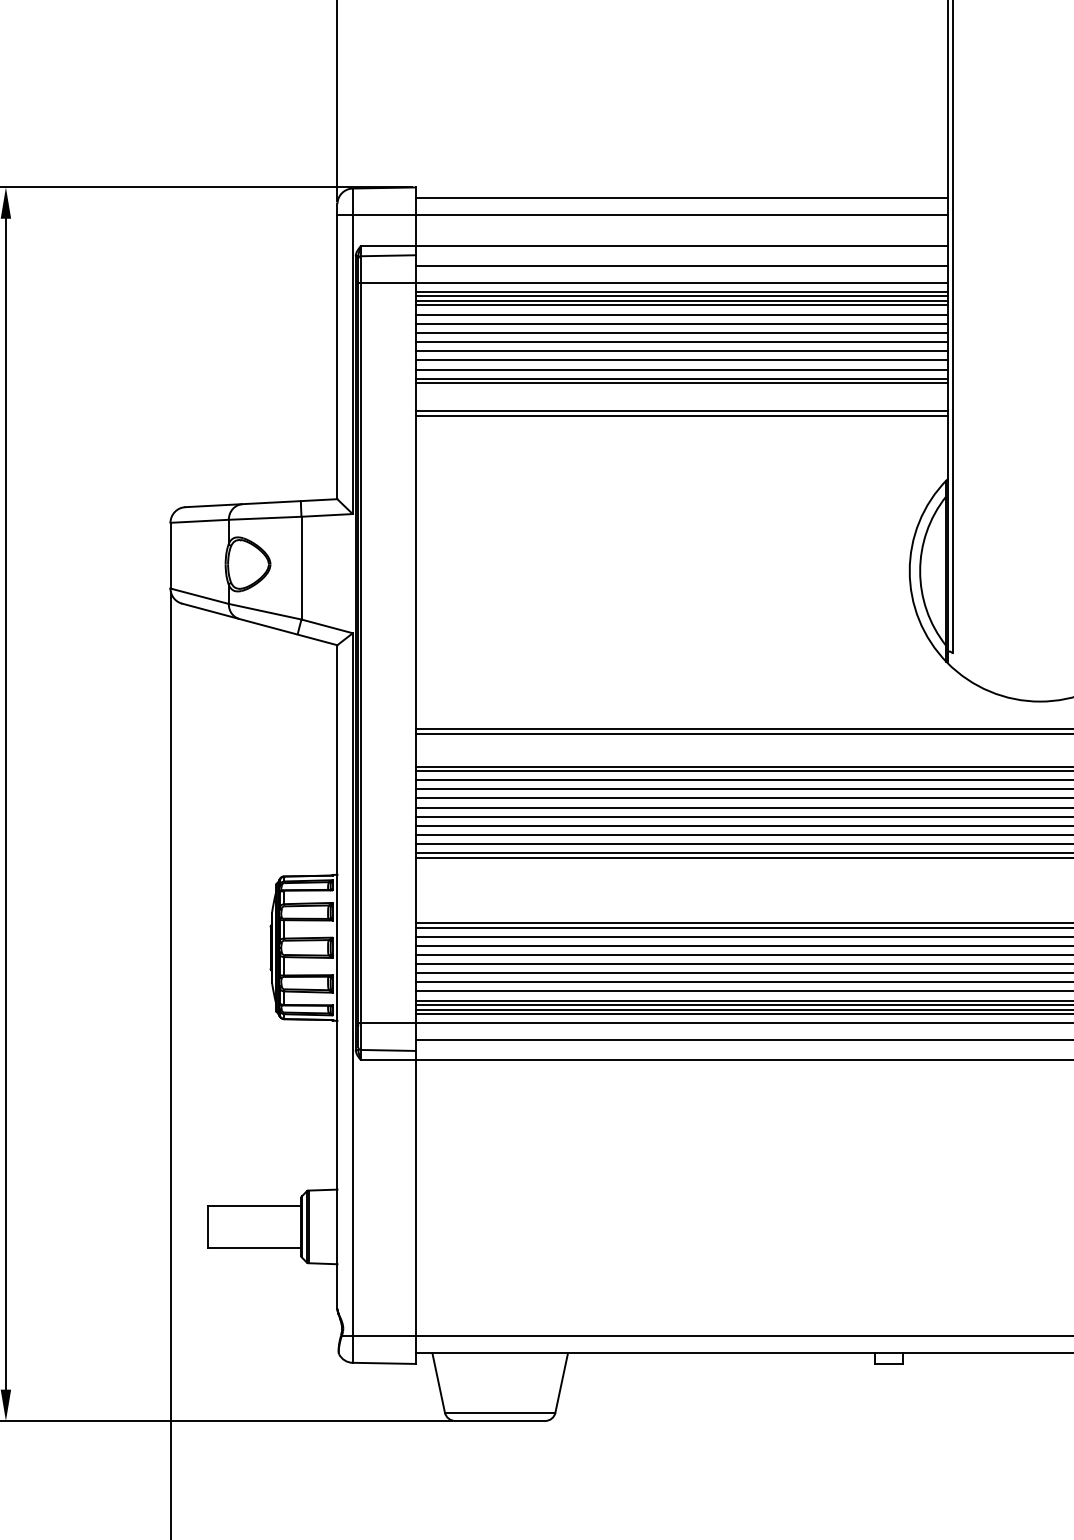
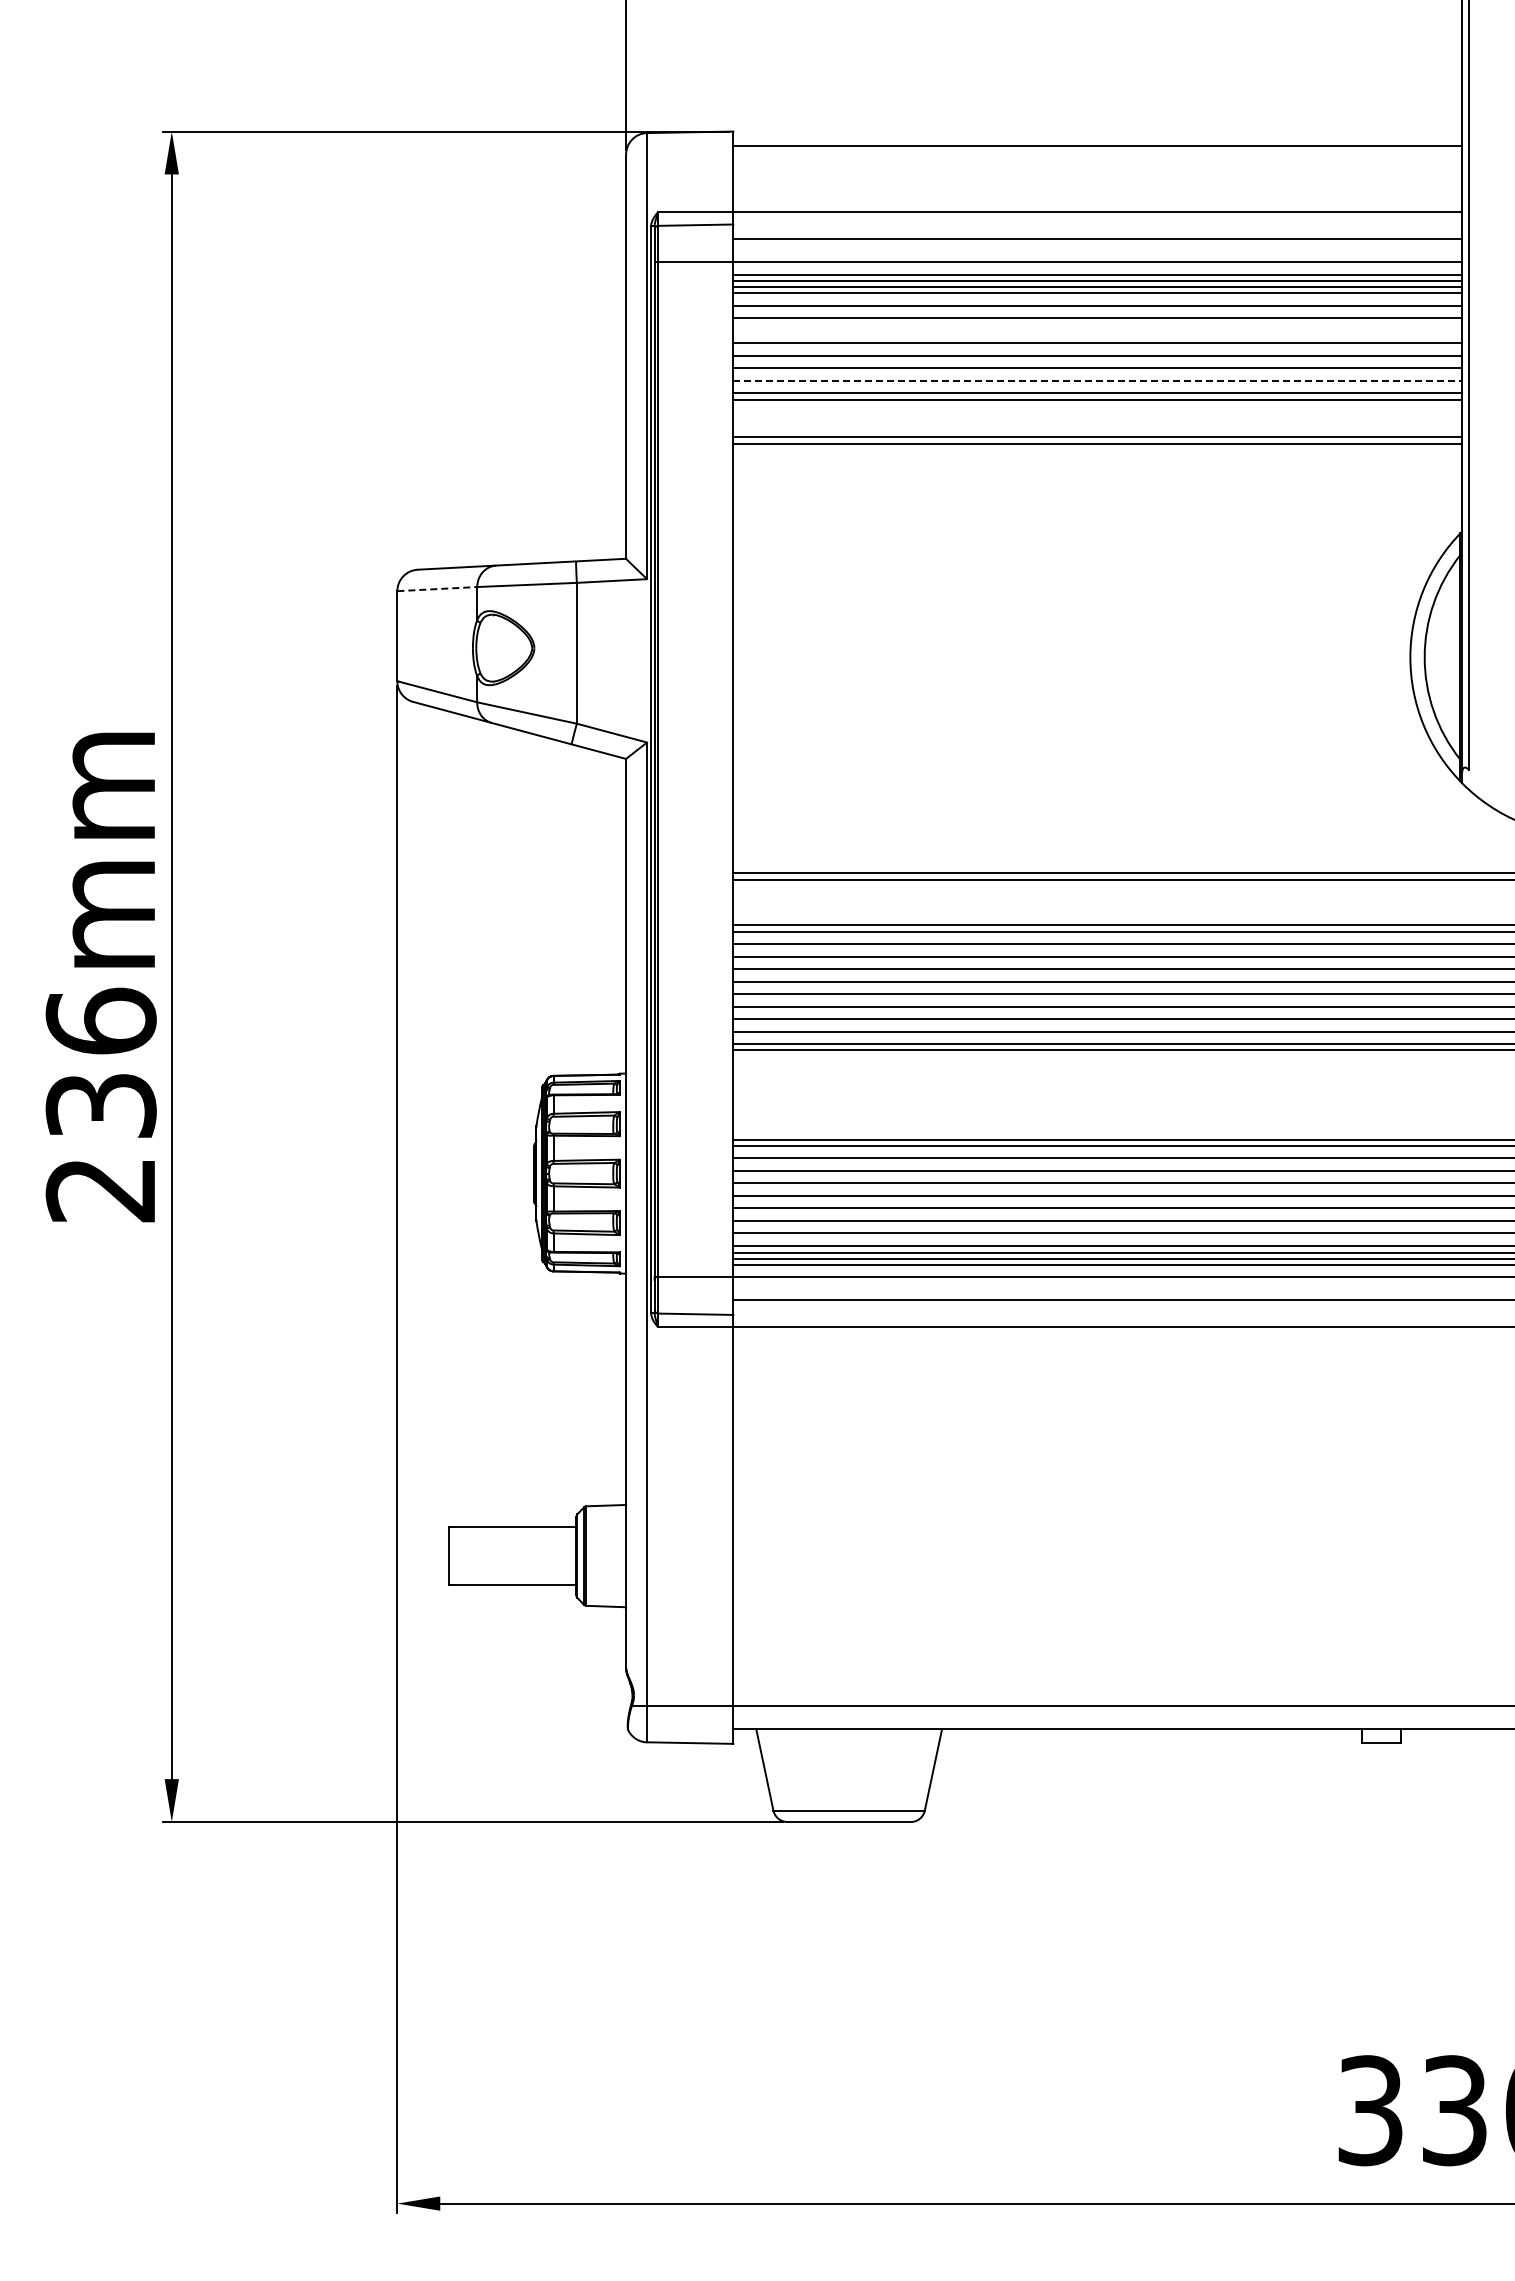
line: (642, 215) -> (1044, 169), removed
line: (681, 333) -> (1097, 331), removed
line: (682, 369) -> (1098, 381), solid -> dashed
line: (199, 521) -> (437, 589), solid -> dashed

